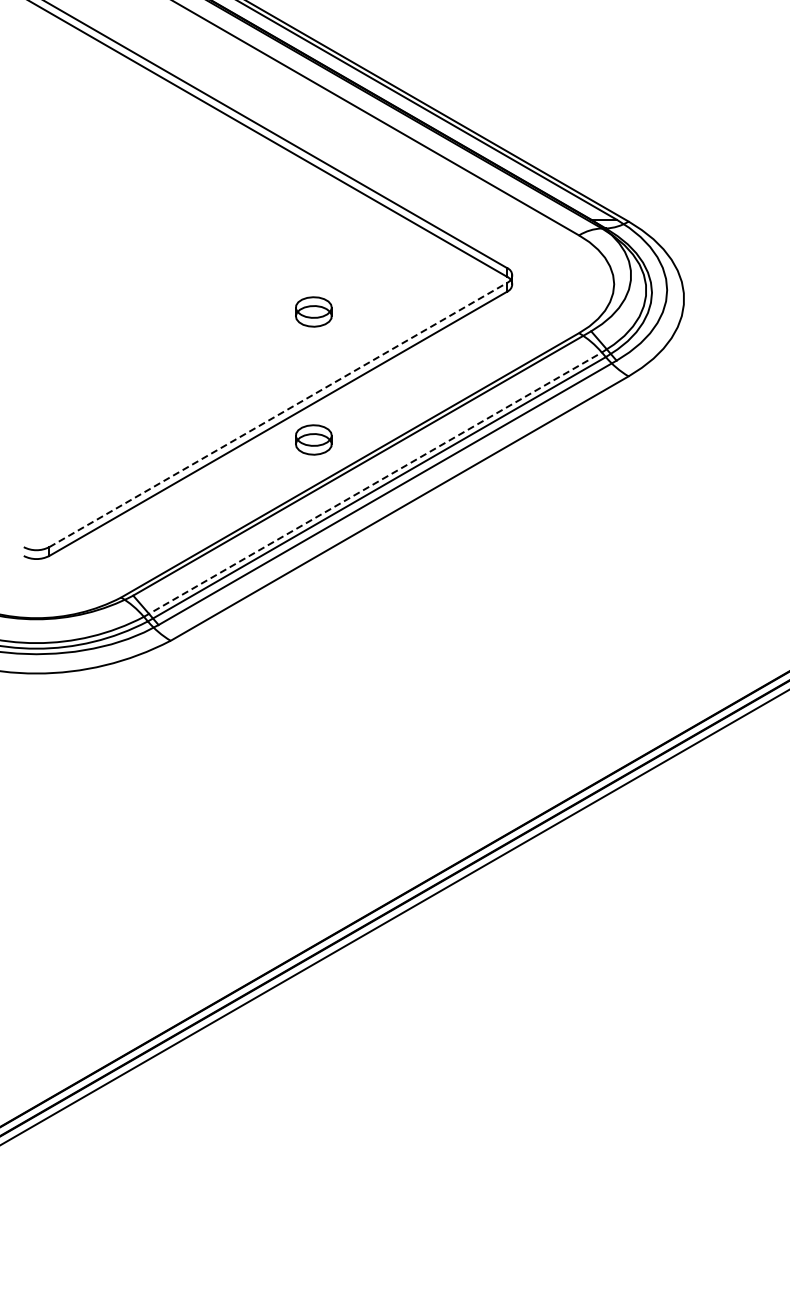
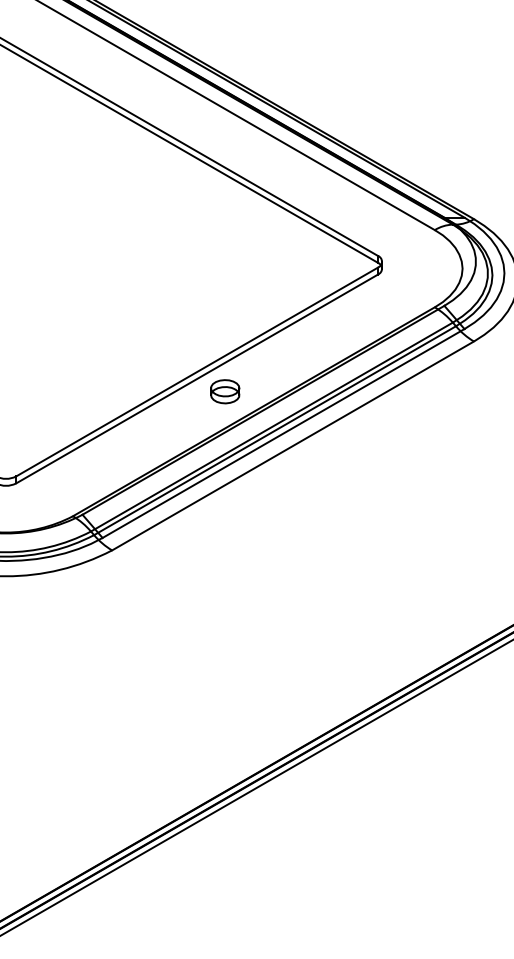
part: (313, 311) -> (224, 290), removed
line: (278, 414) -> (197, 371), dashed -> solid
line: (373, 484) -> (272, 426), dashed -> solid

